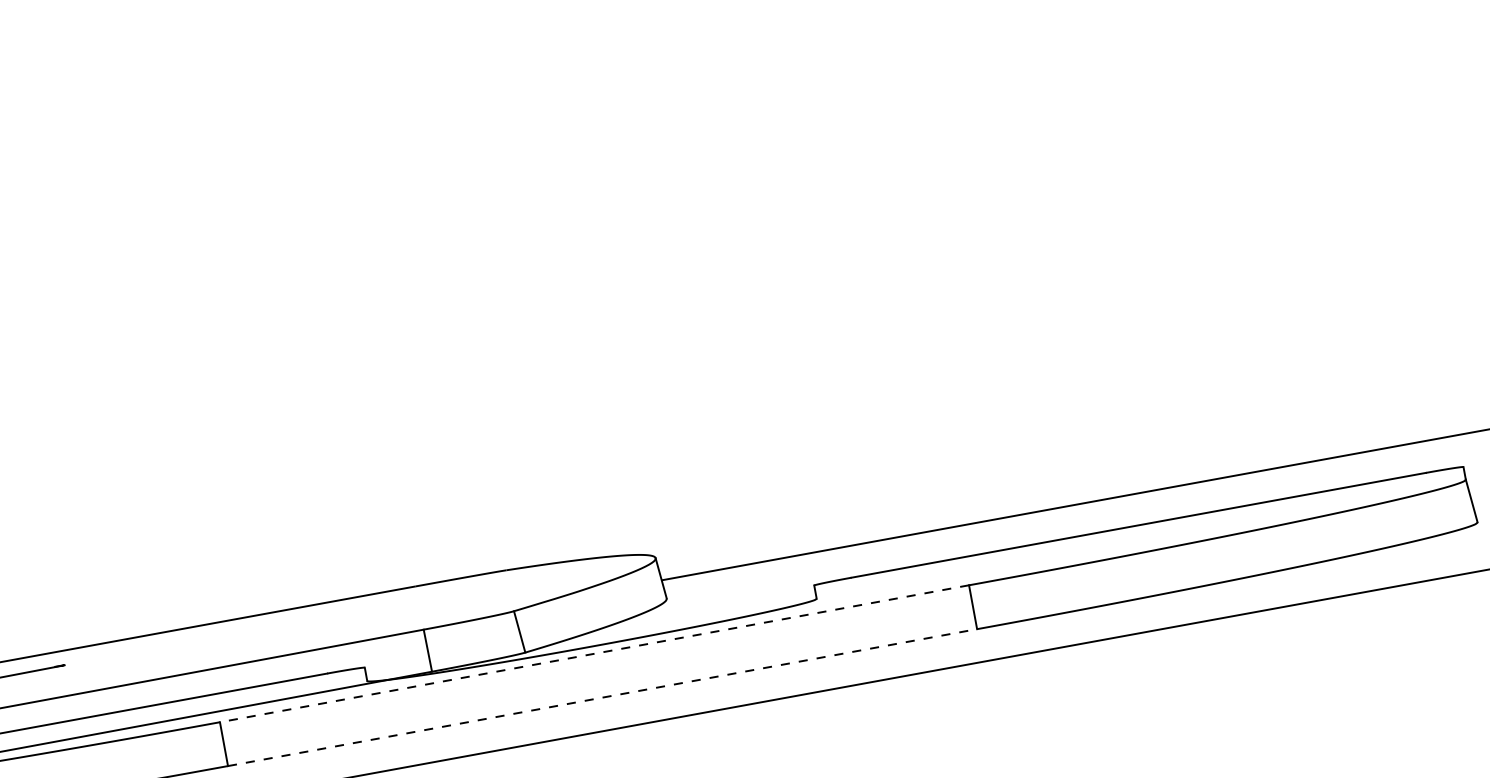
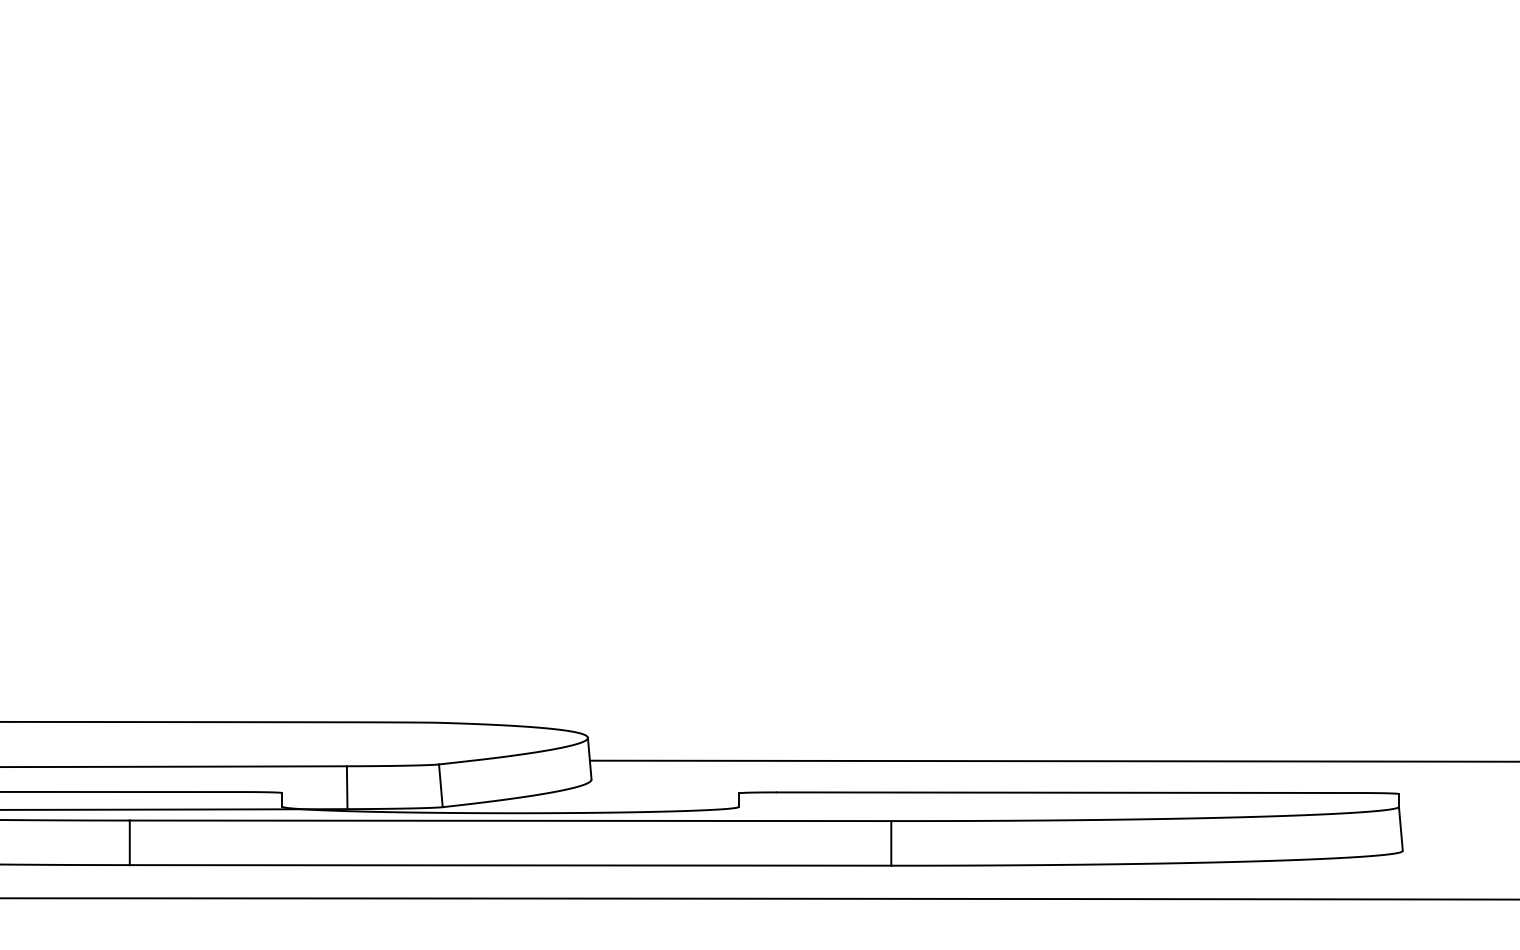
line: (594, 653) -> (510, 820), dashed -> solid
line: (602, 697) -> (510, 865), dashed -> solid

